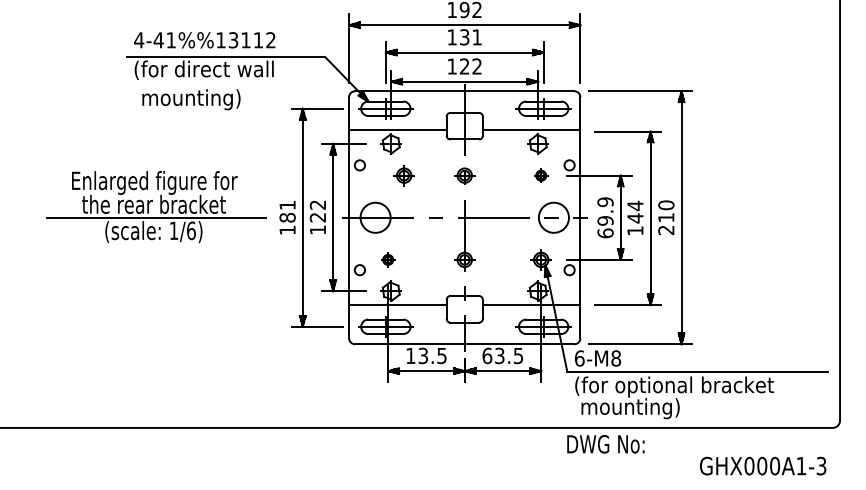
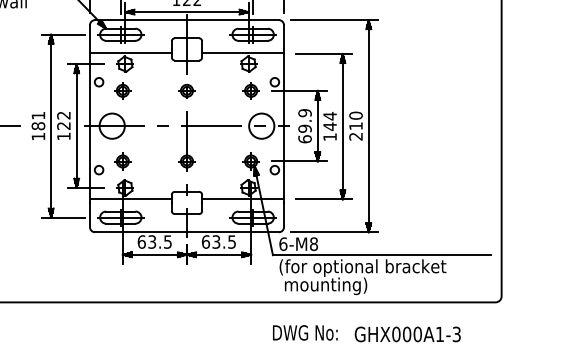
part: (403, 175) -> (122, 90), moved
part: (540, 175) -> (250, 90), size x1.43
part: (387, 259) -> (122, 161), size x1.43
text: (410, 355) -> (141, 241), 13.5 -> 63.5
text: (605, 444) -> (304, 333), moved
text: (763, 465) -> (408, 333), moved

